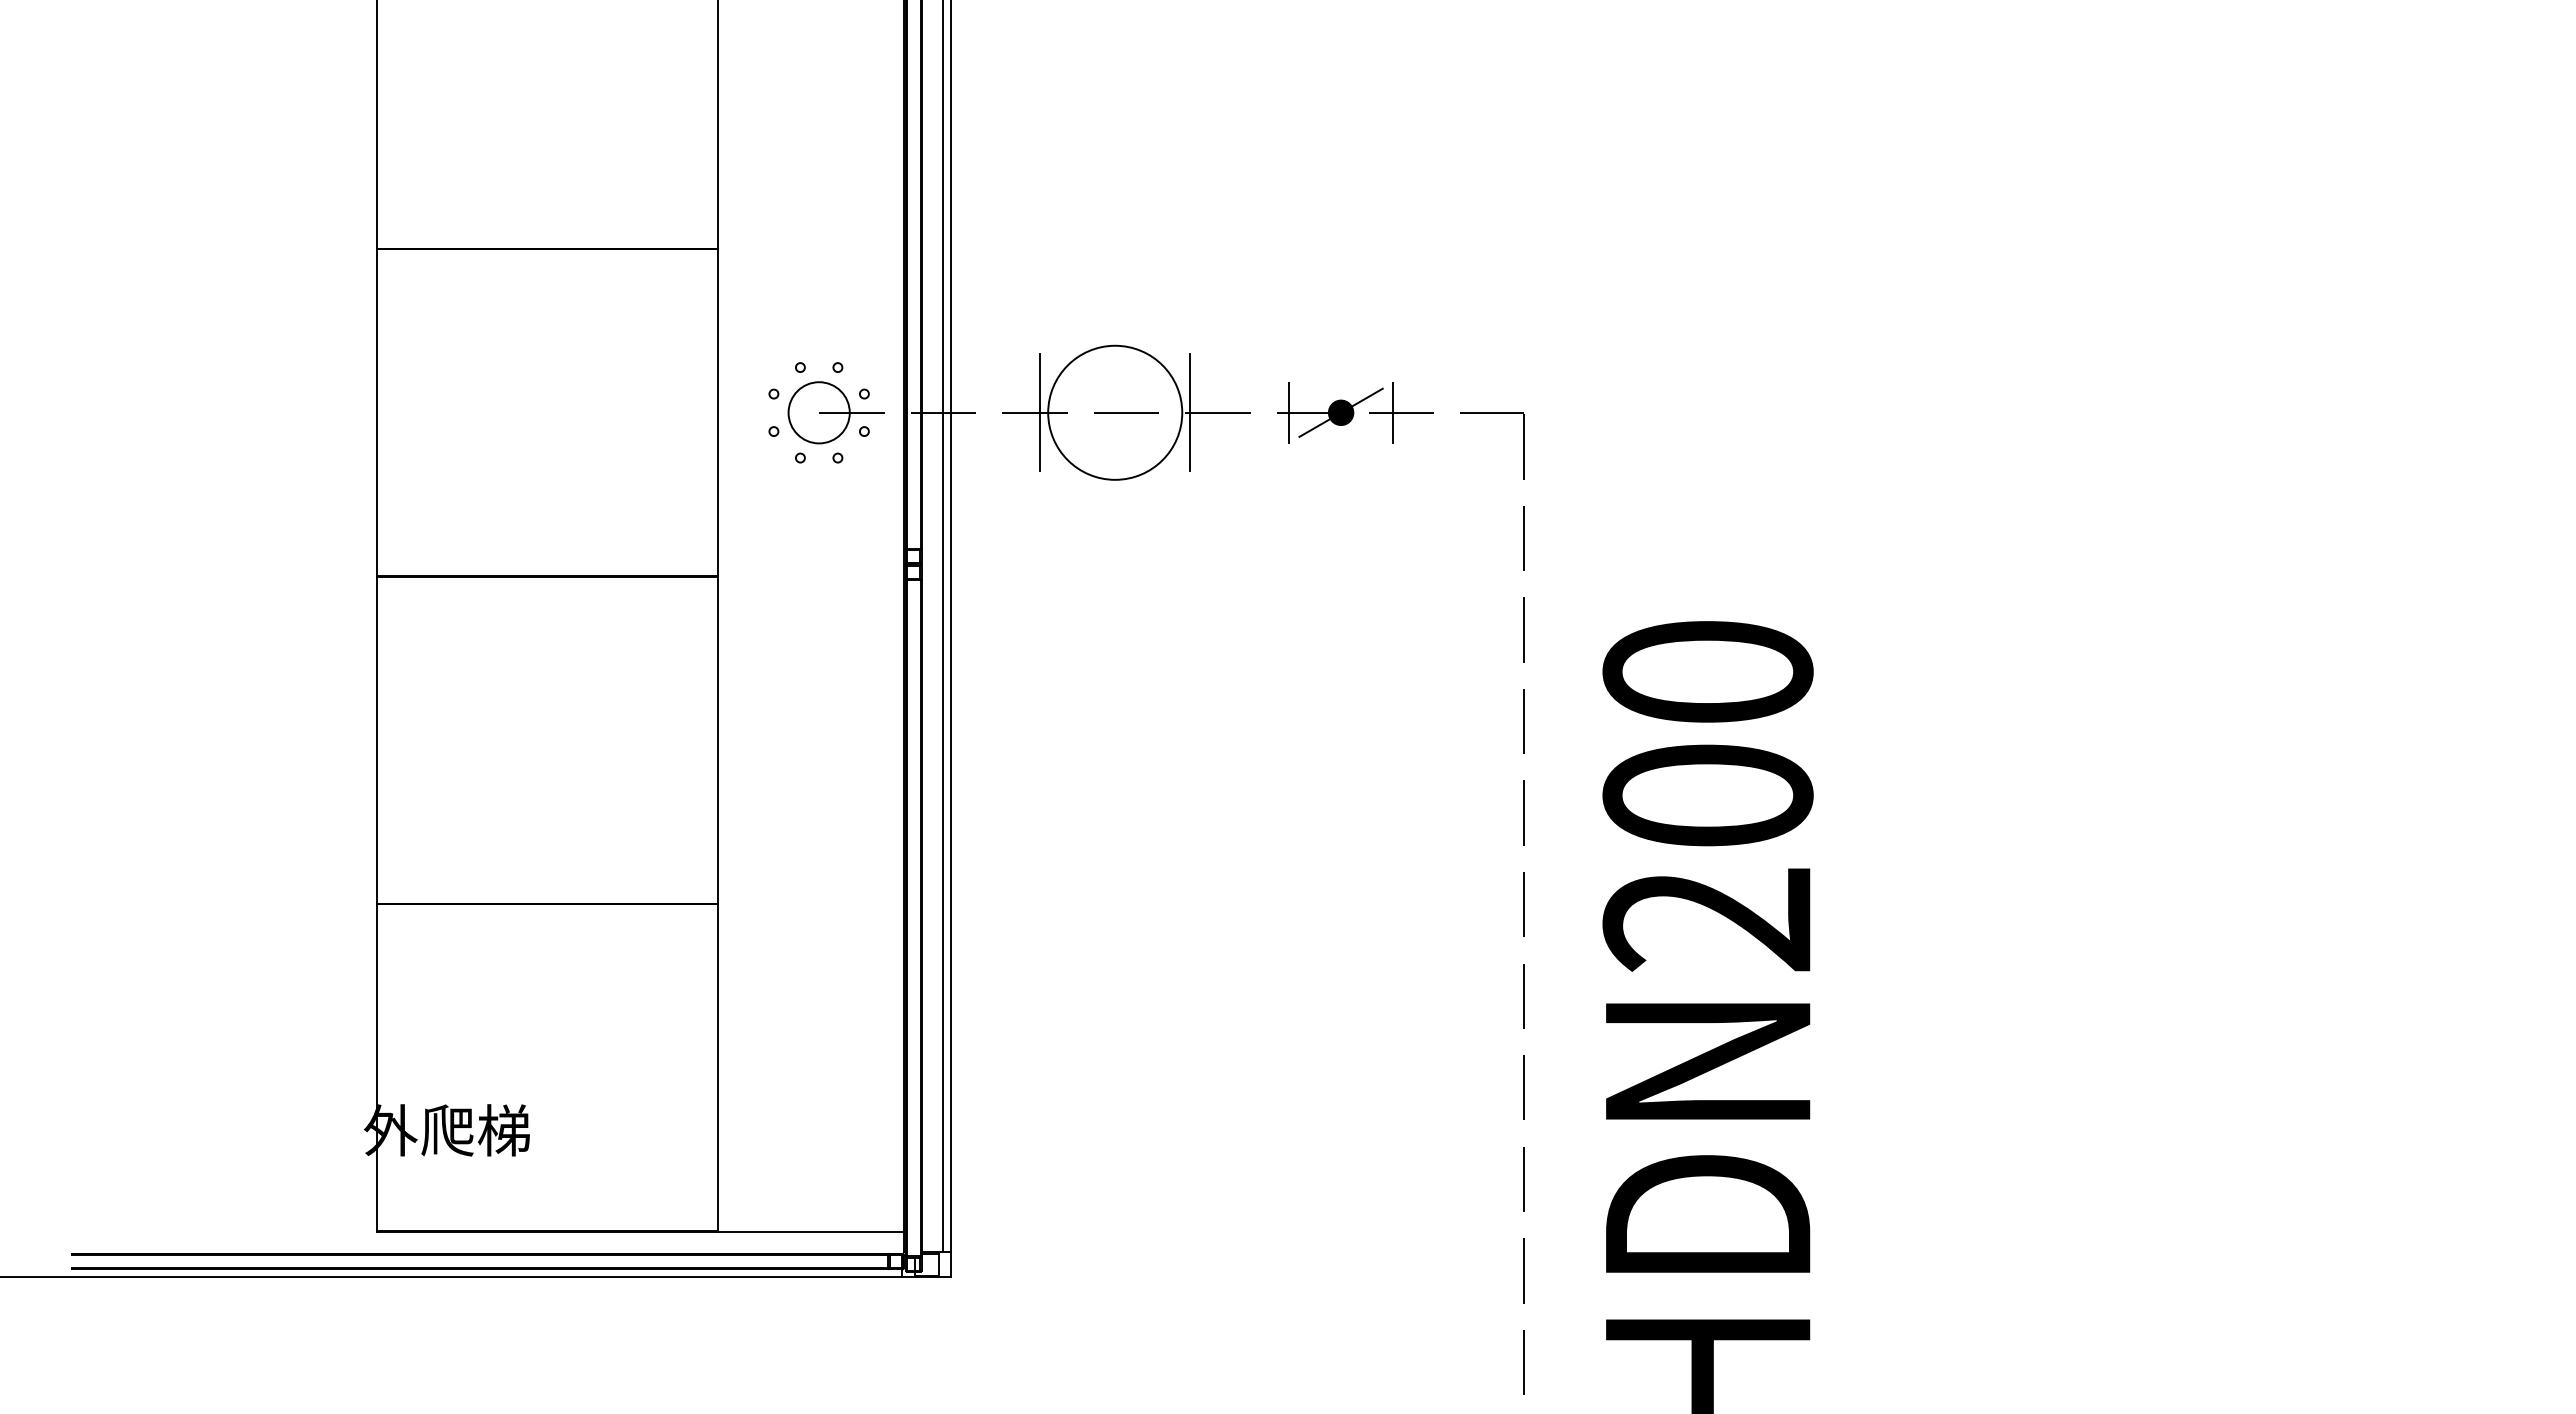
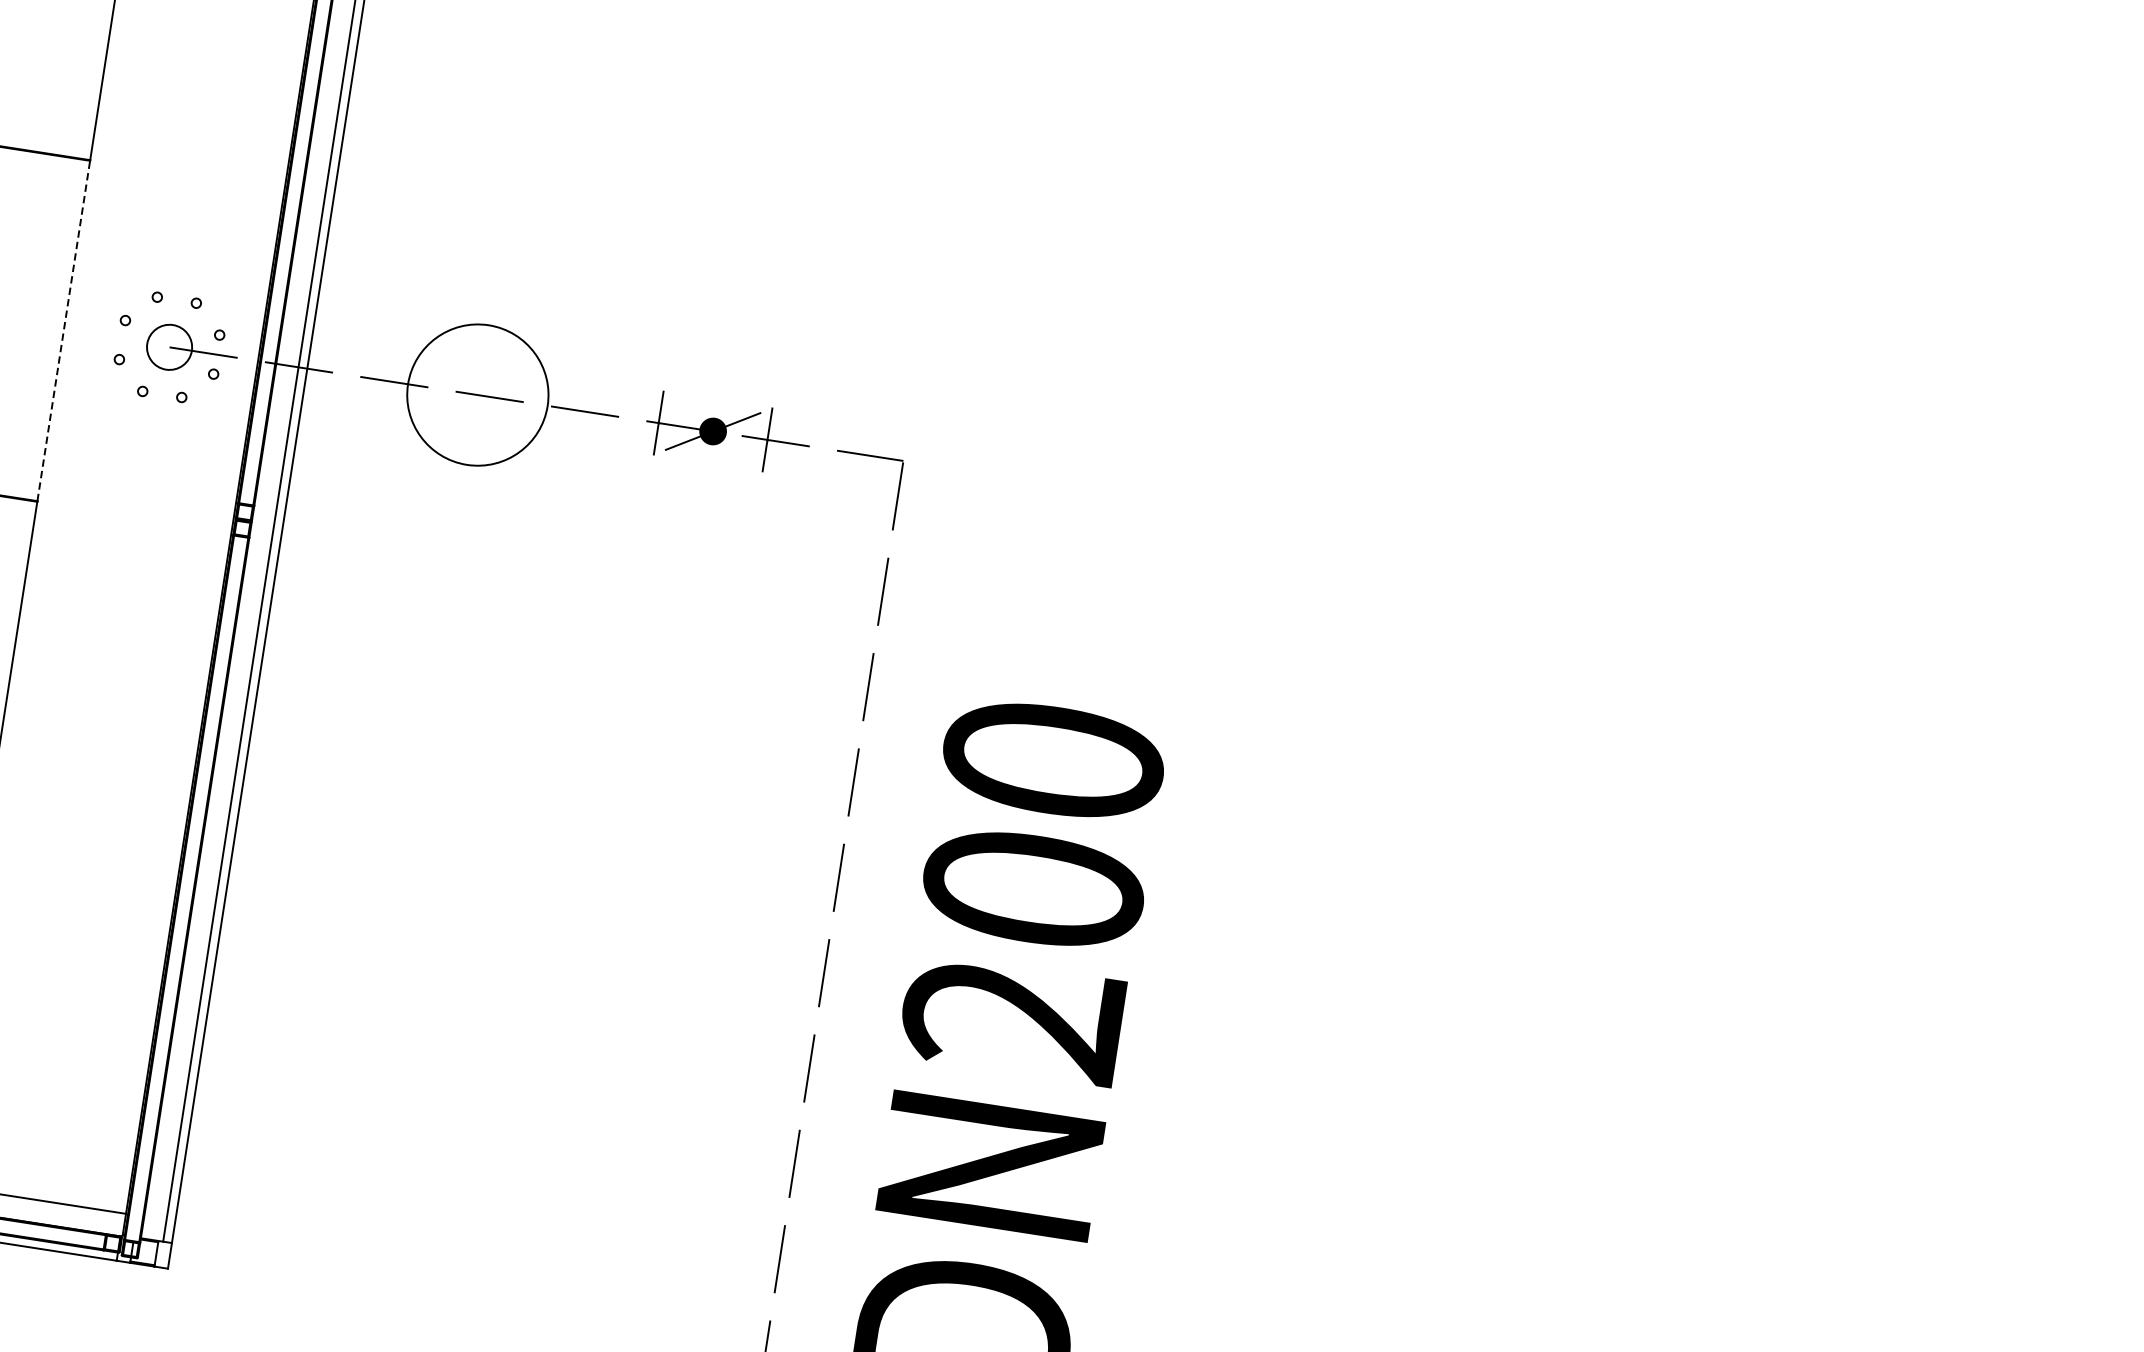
line: (1190, 411) -> (556, 405), removed
line: (717, 412) -> (63, 330), solid -> dashed
circle: (818, 412) -> (168, 346), size x0.7
line: (1040, 412) -> (400, 382), removed

